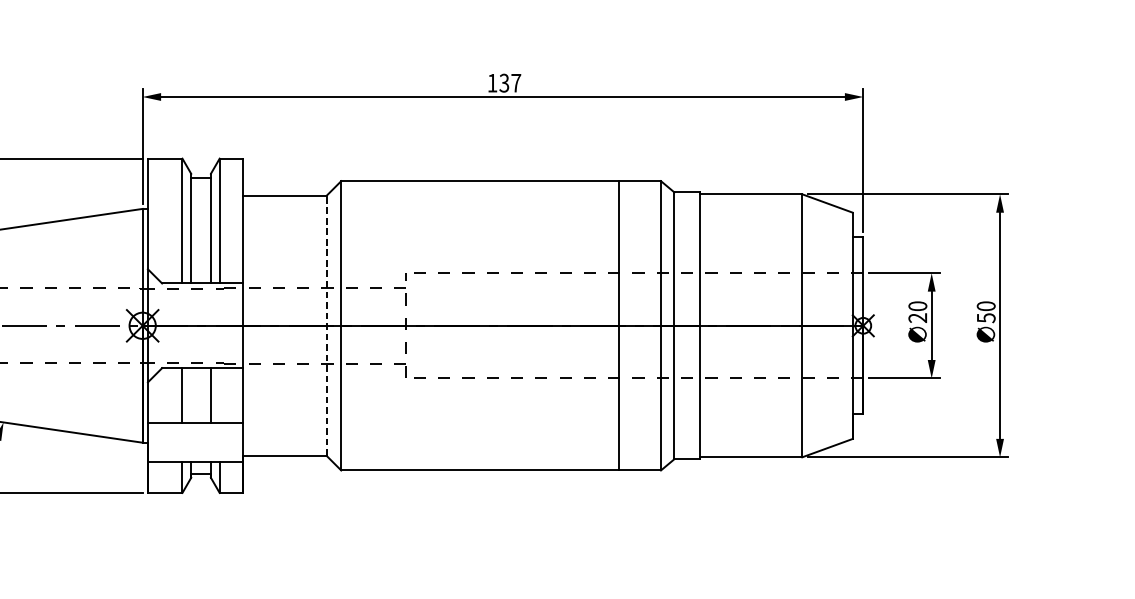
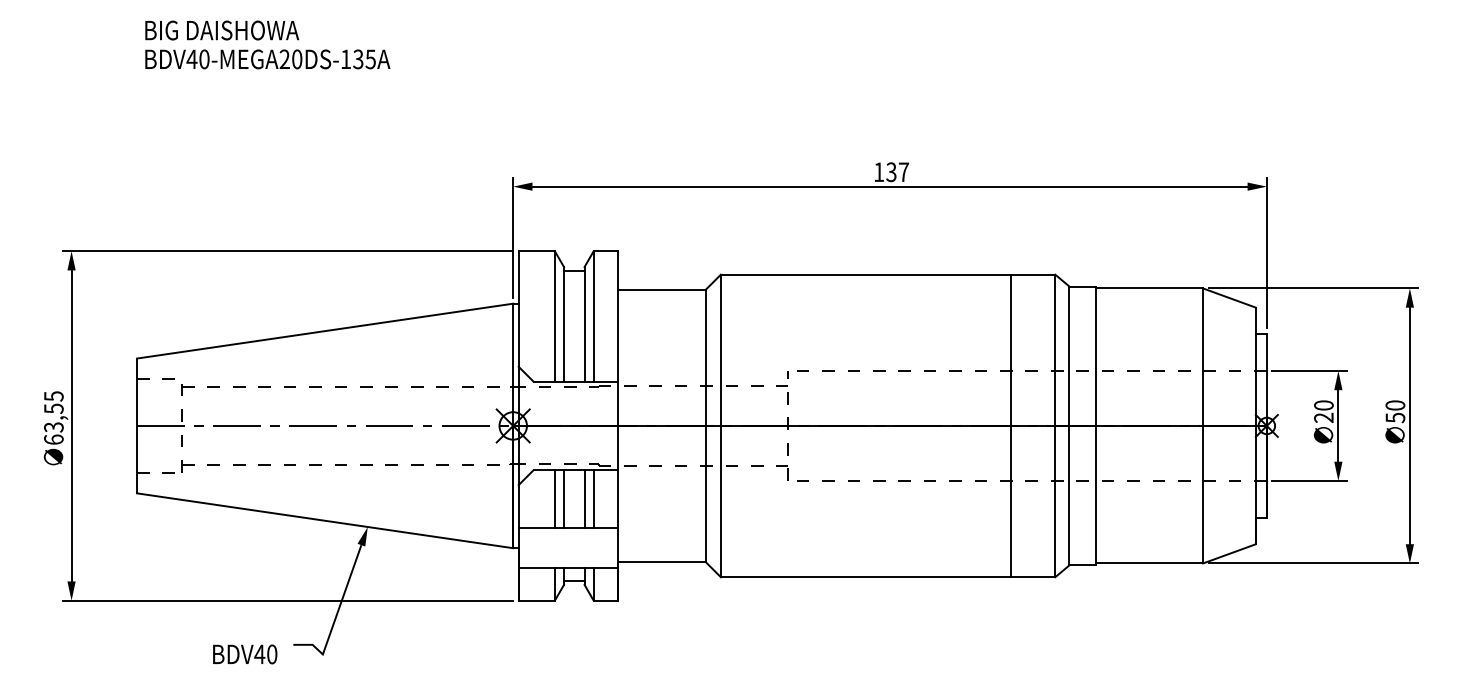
line: (326, 325) -> (705, 425), dashed -> solid
line: (190, 395) -> (563, 498), added
line: (219, 395) -> (593, 498), added

